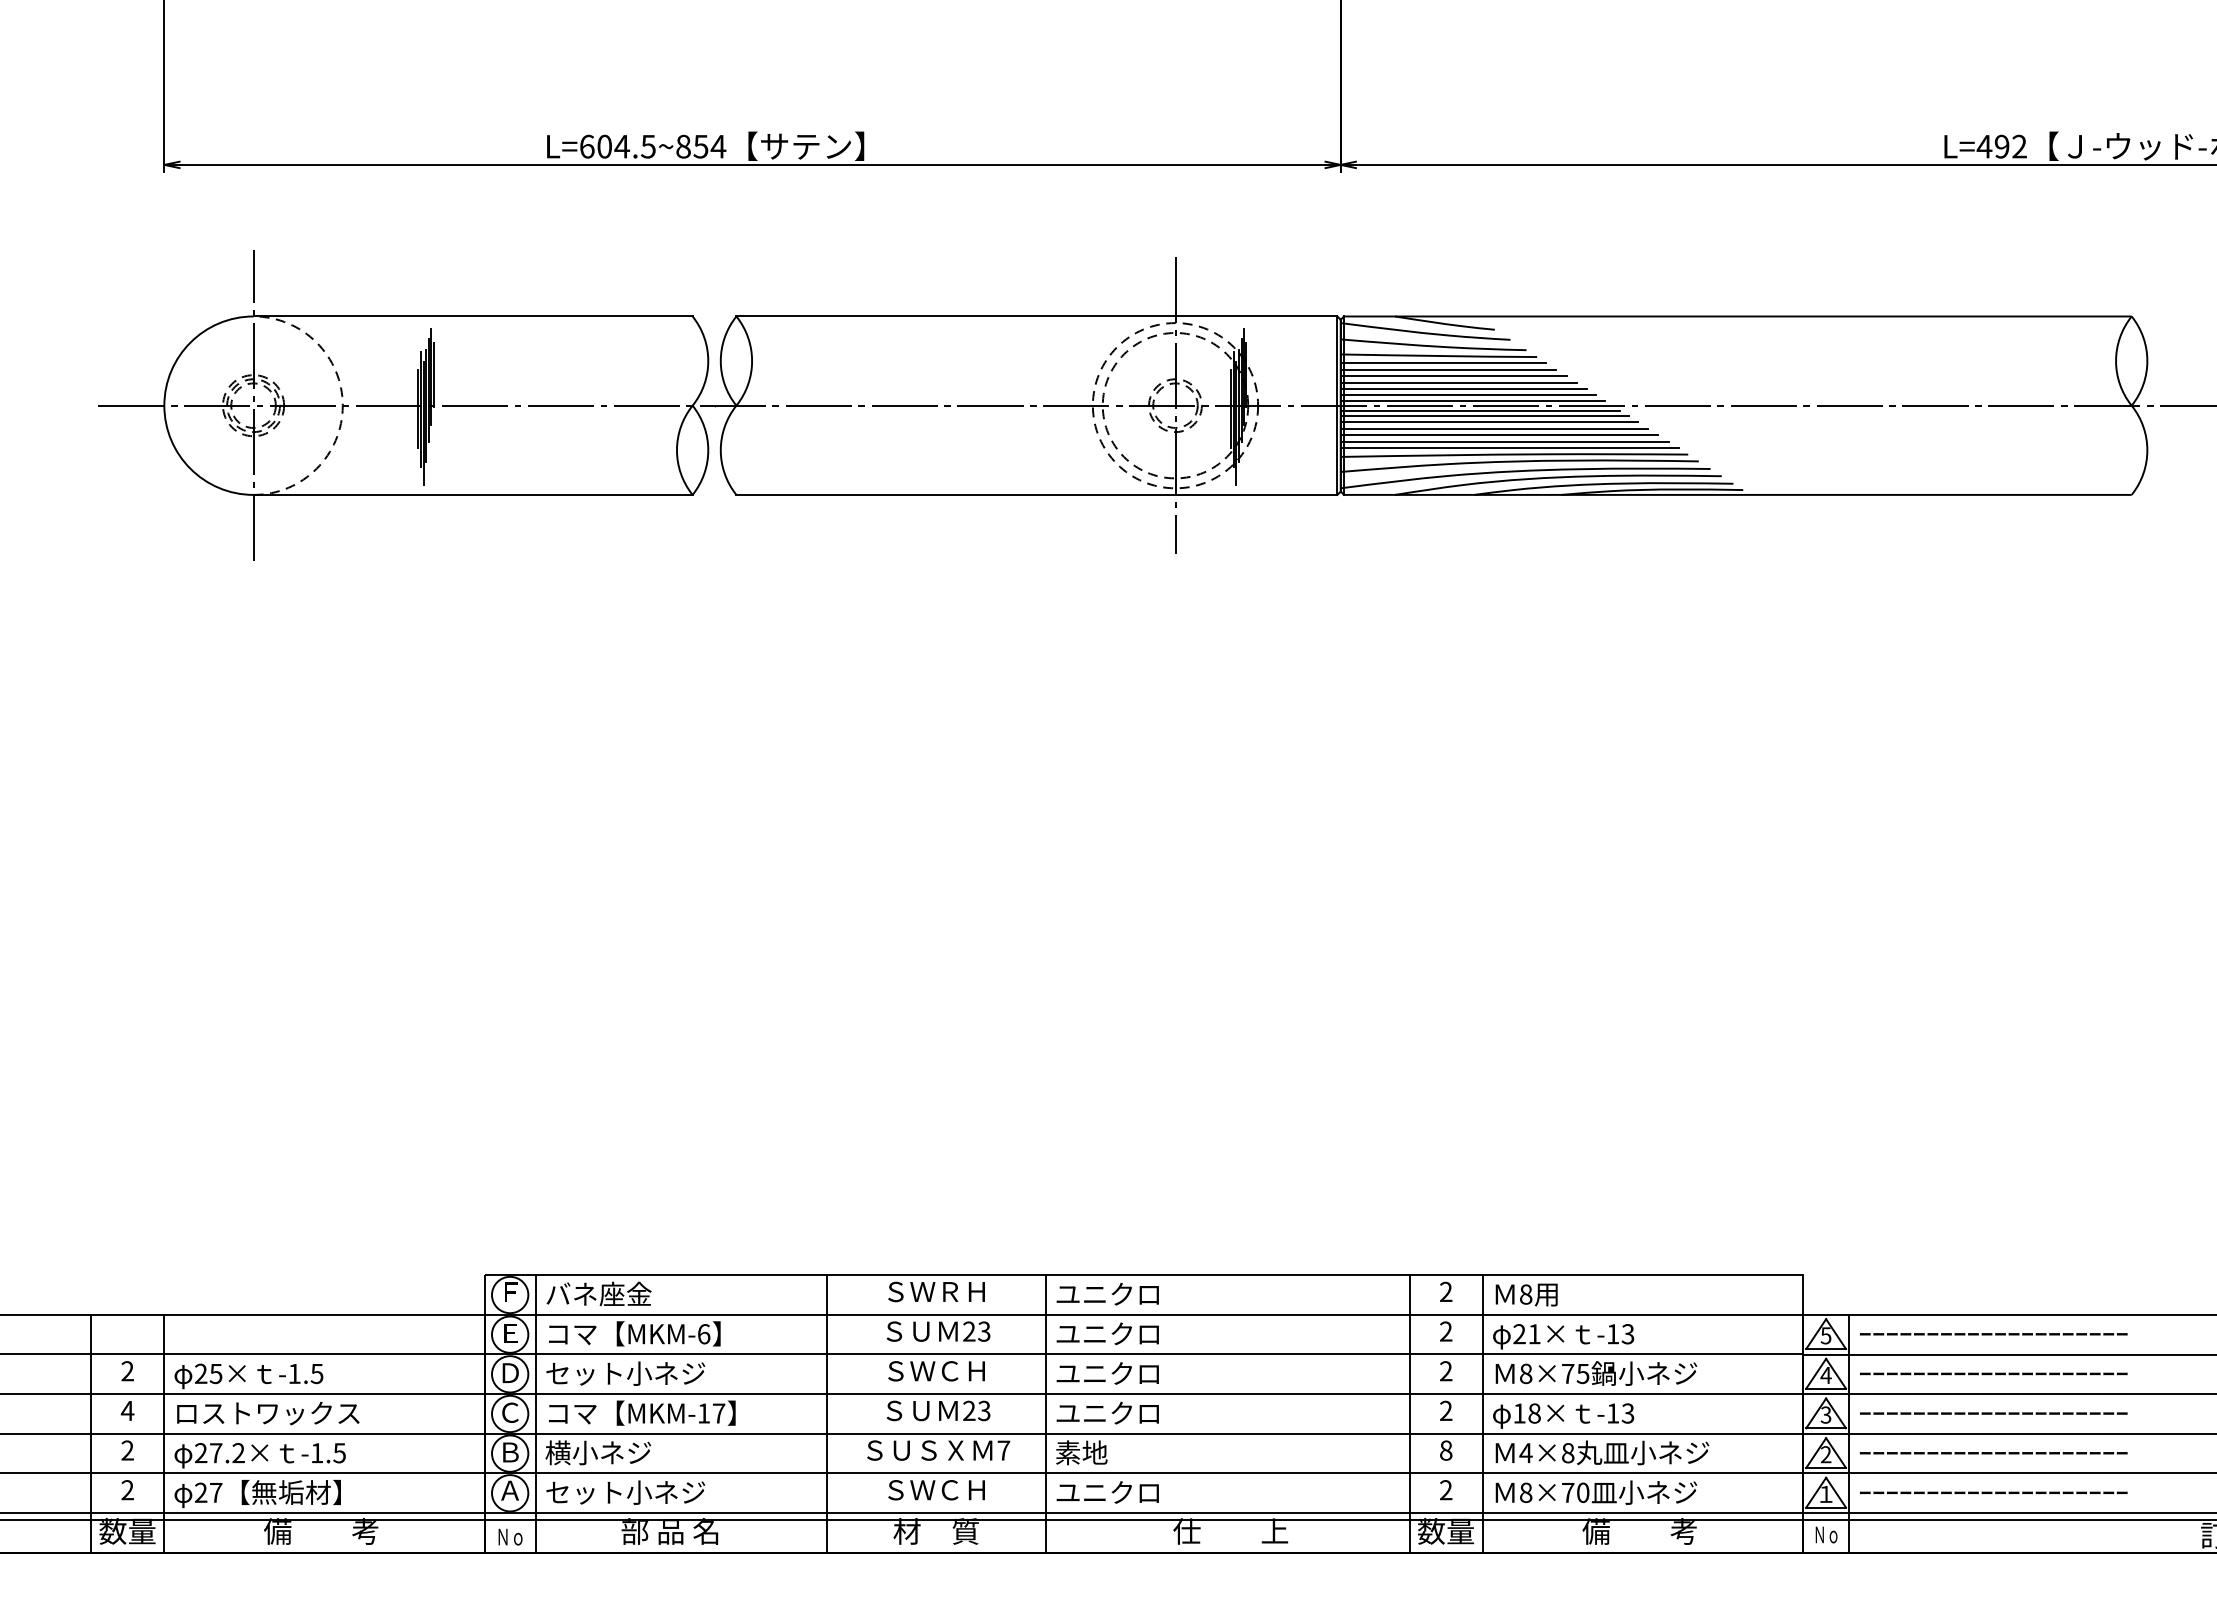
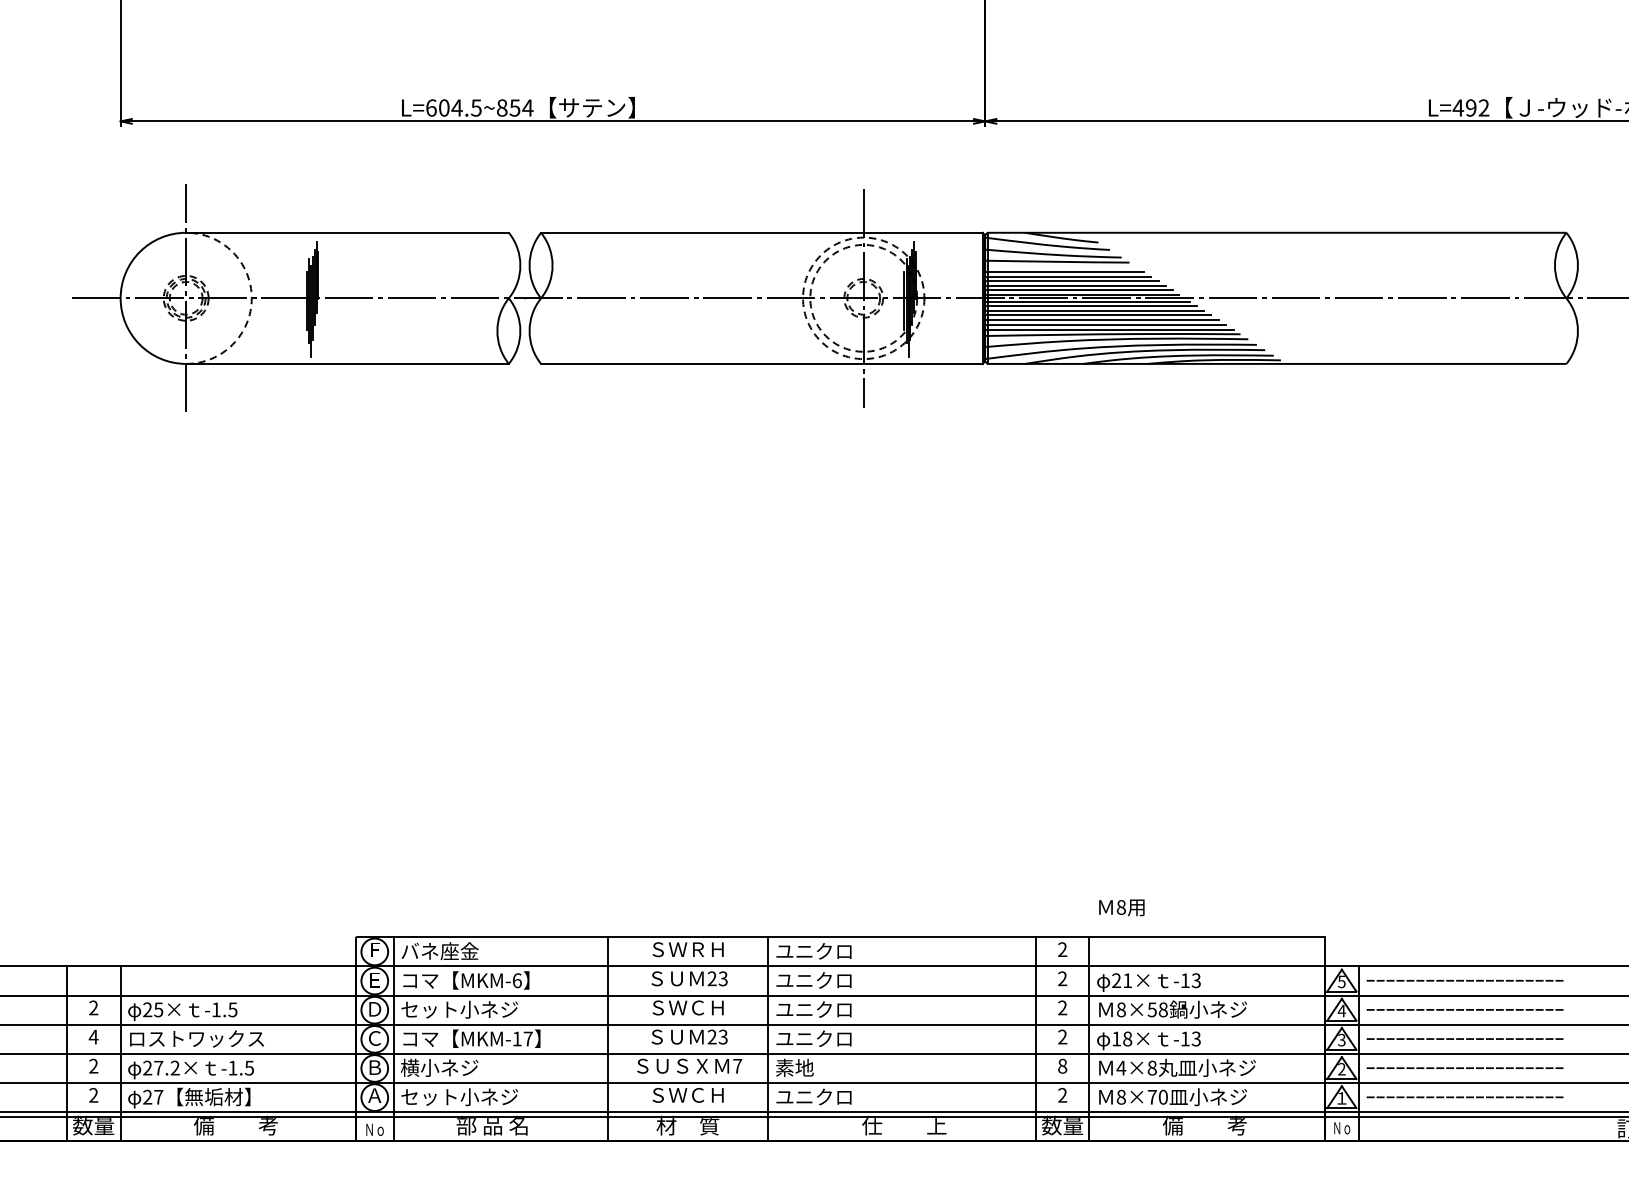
line: (1443, 362) -> (1060, 266), removed
text: (1526, 1294) -> (1121, 907), moved
text: (1575, 1373) -> (1157, 1009), 8×75 -> 8×58

